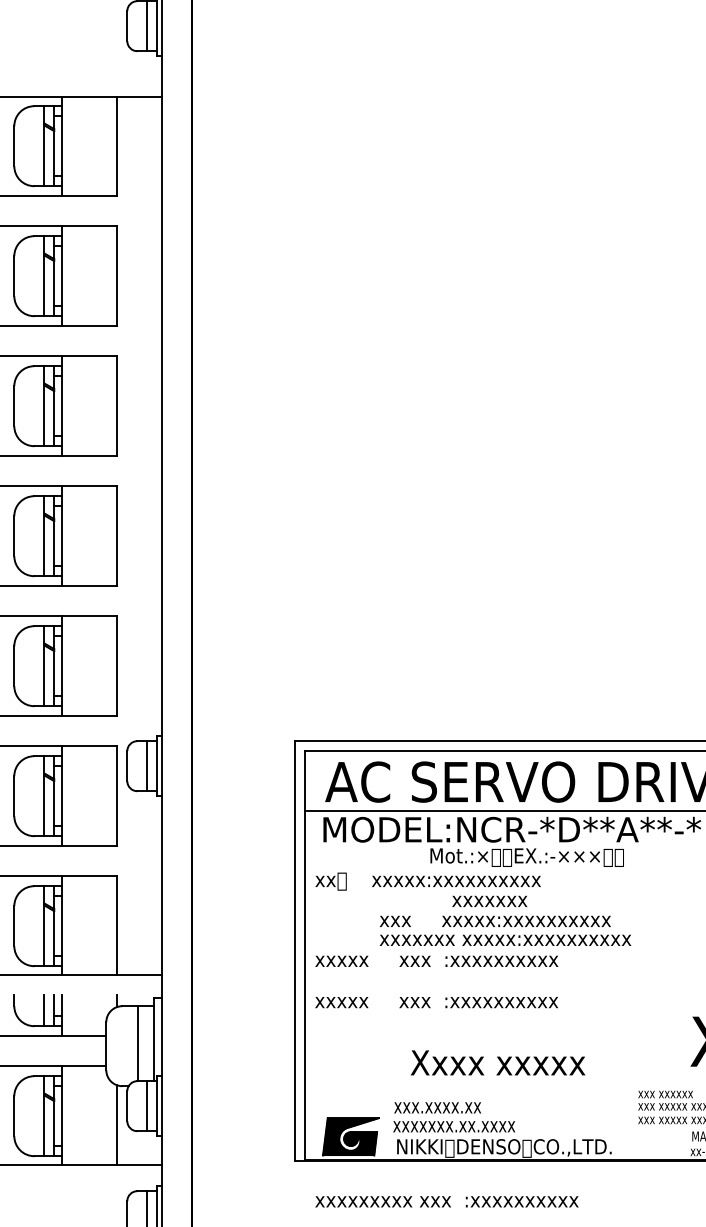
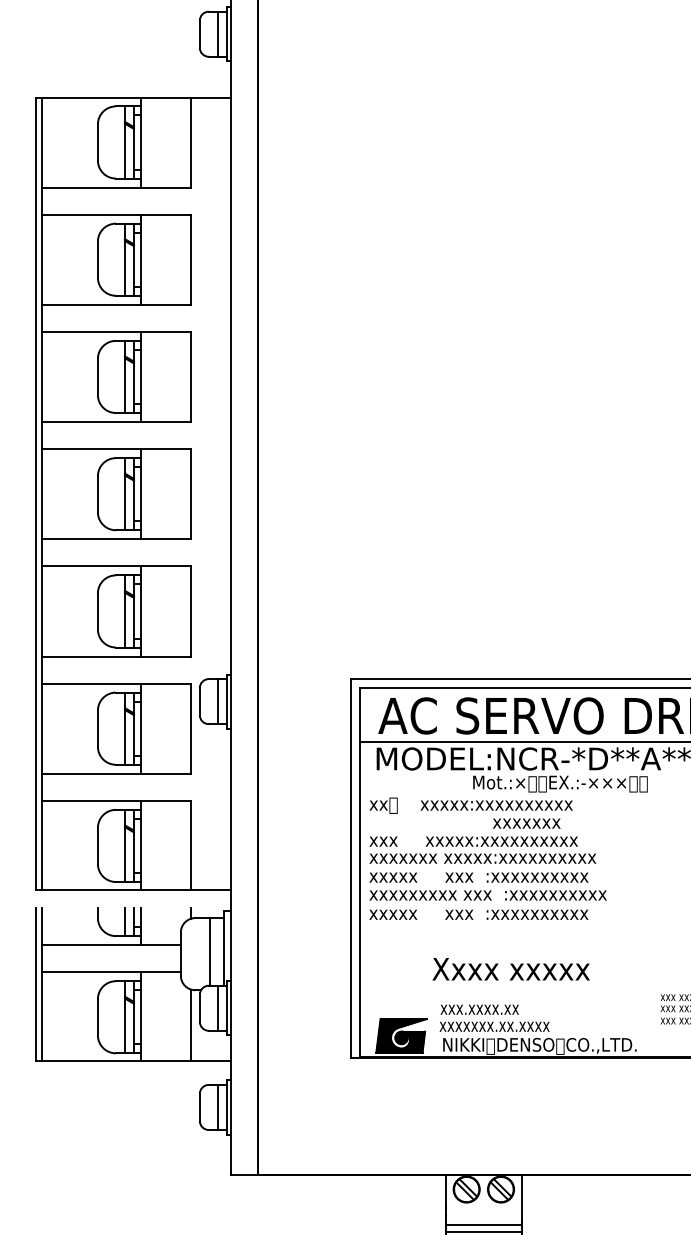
text: (505, 930) -> (482, 849), moved
text: (497, 1063) -> (510, 969), moved
text: (446, 1201) -> (487, 895), moved

